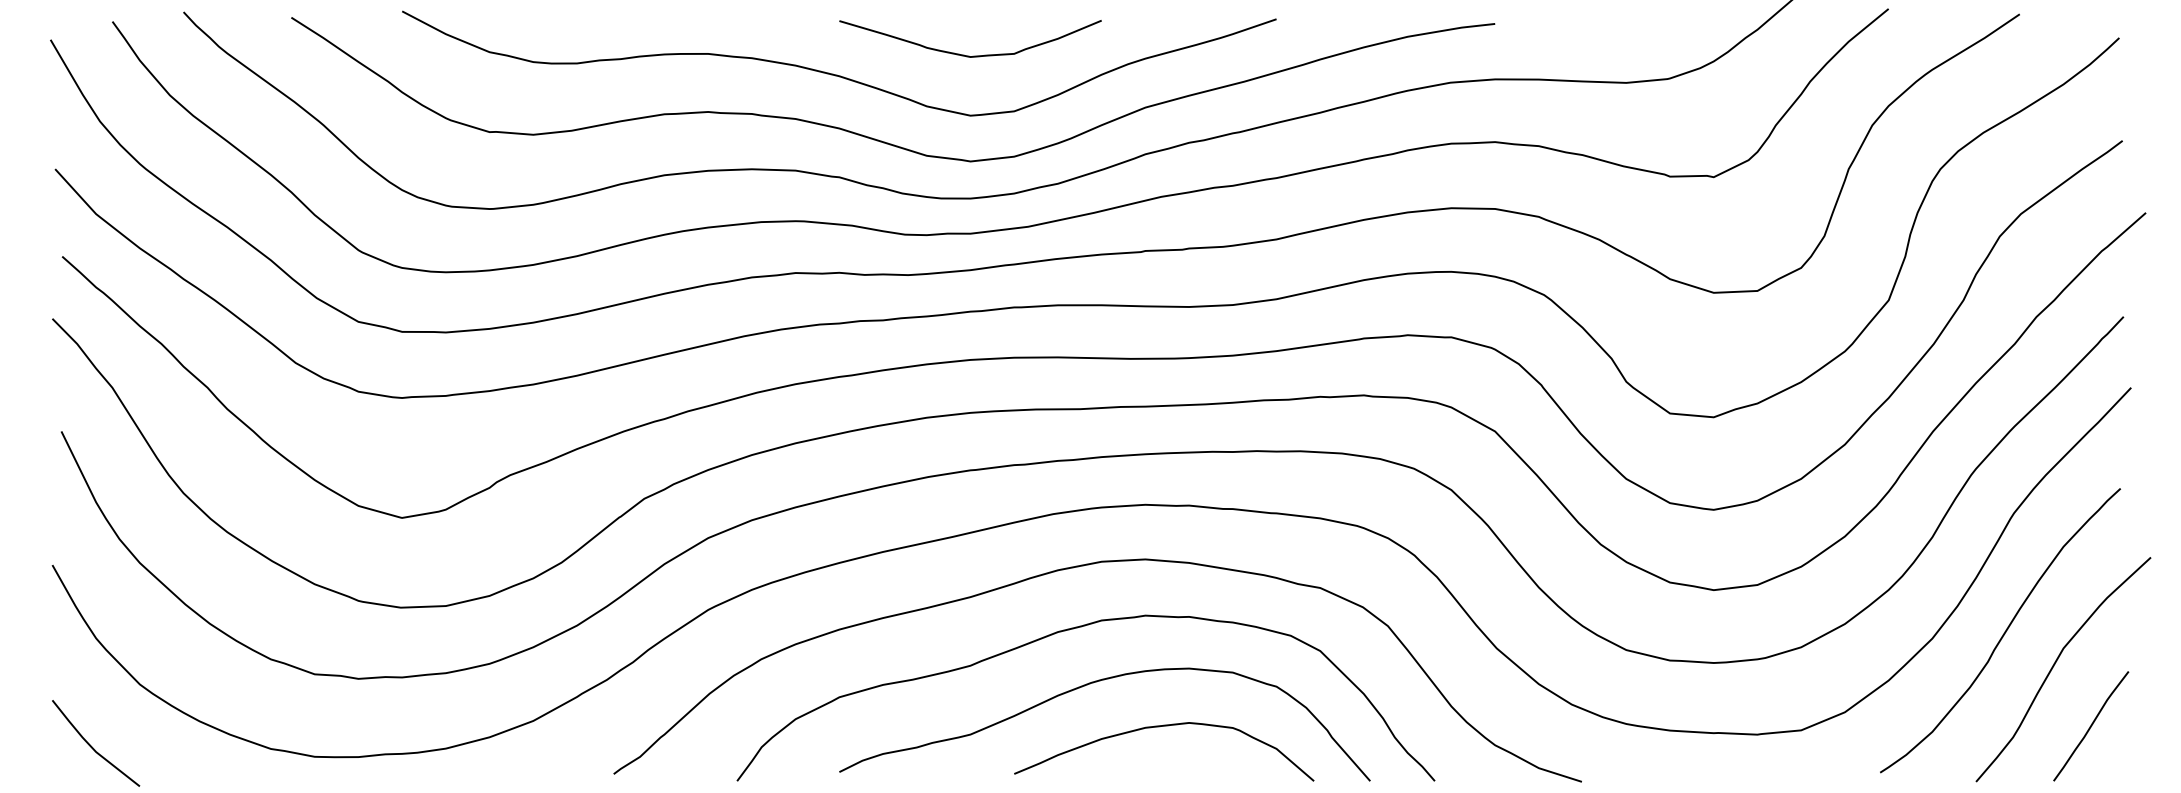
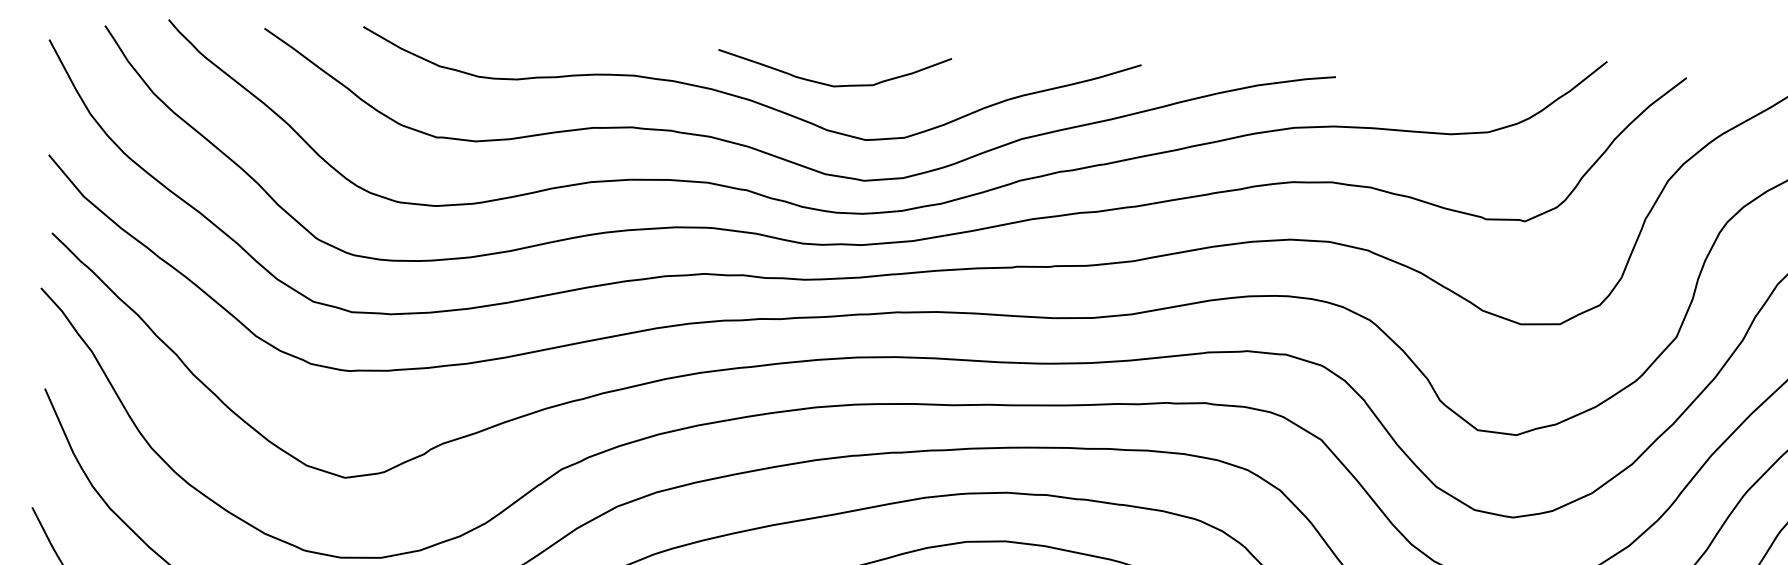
curve: (969, 55) -> (833, 85), moved

